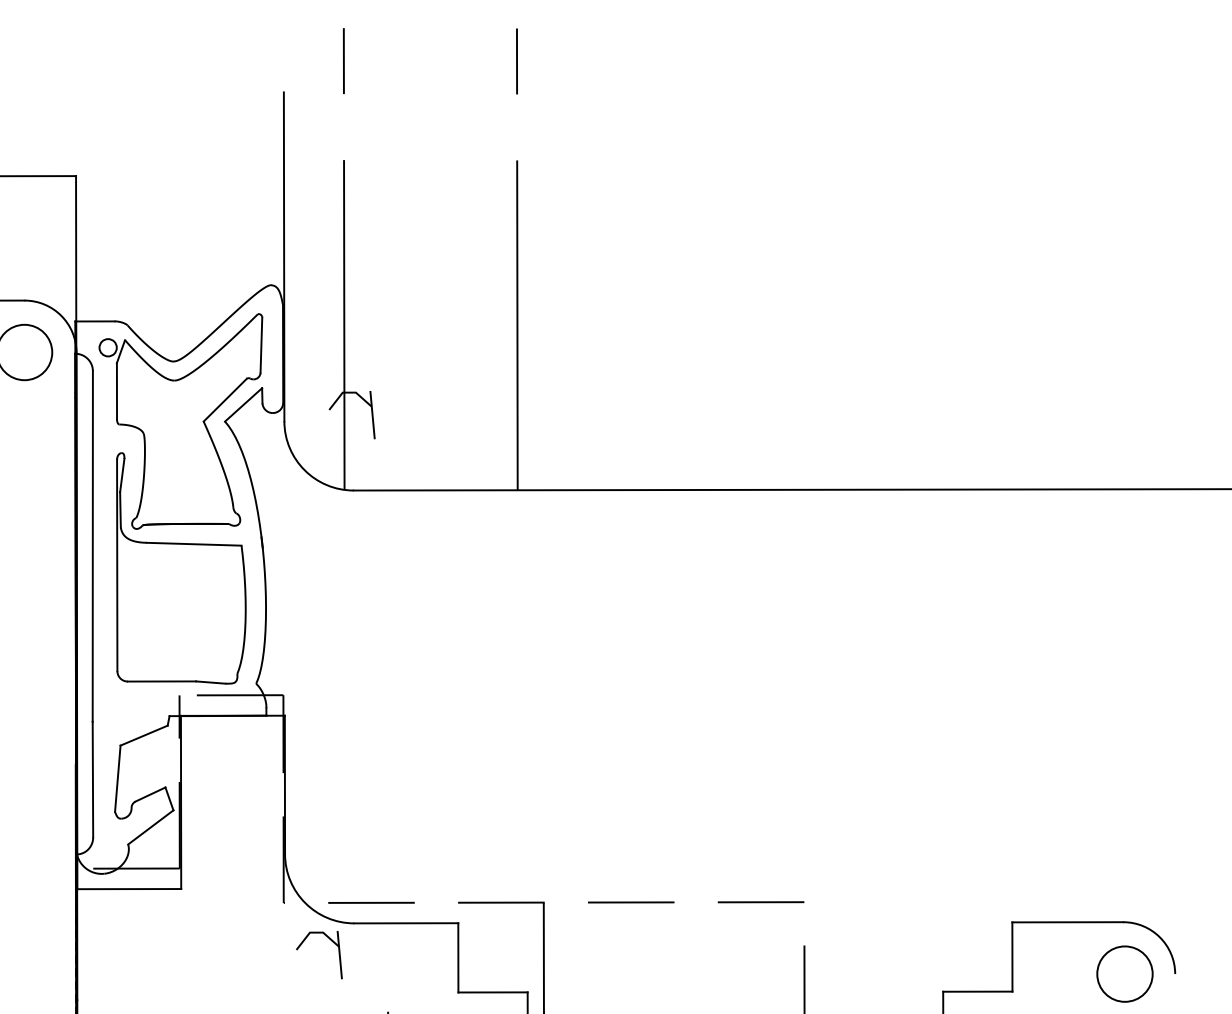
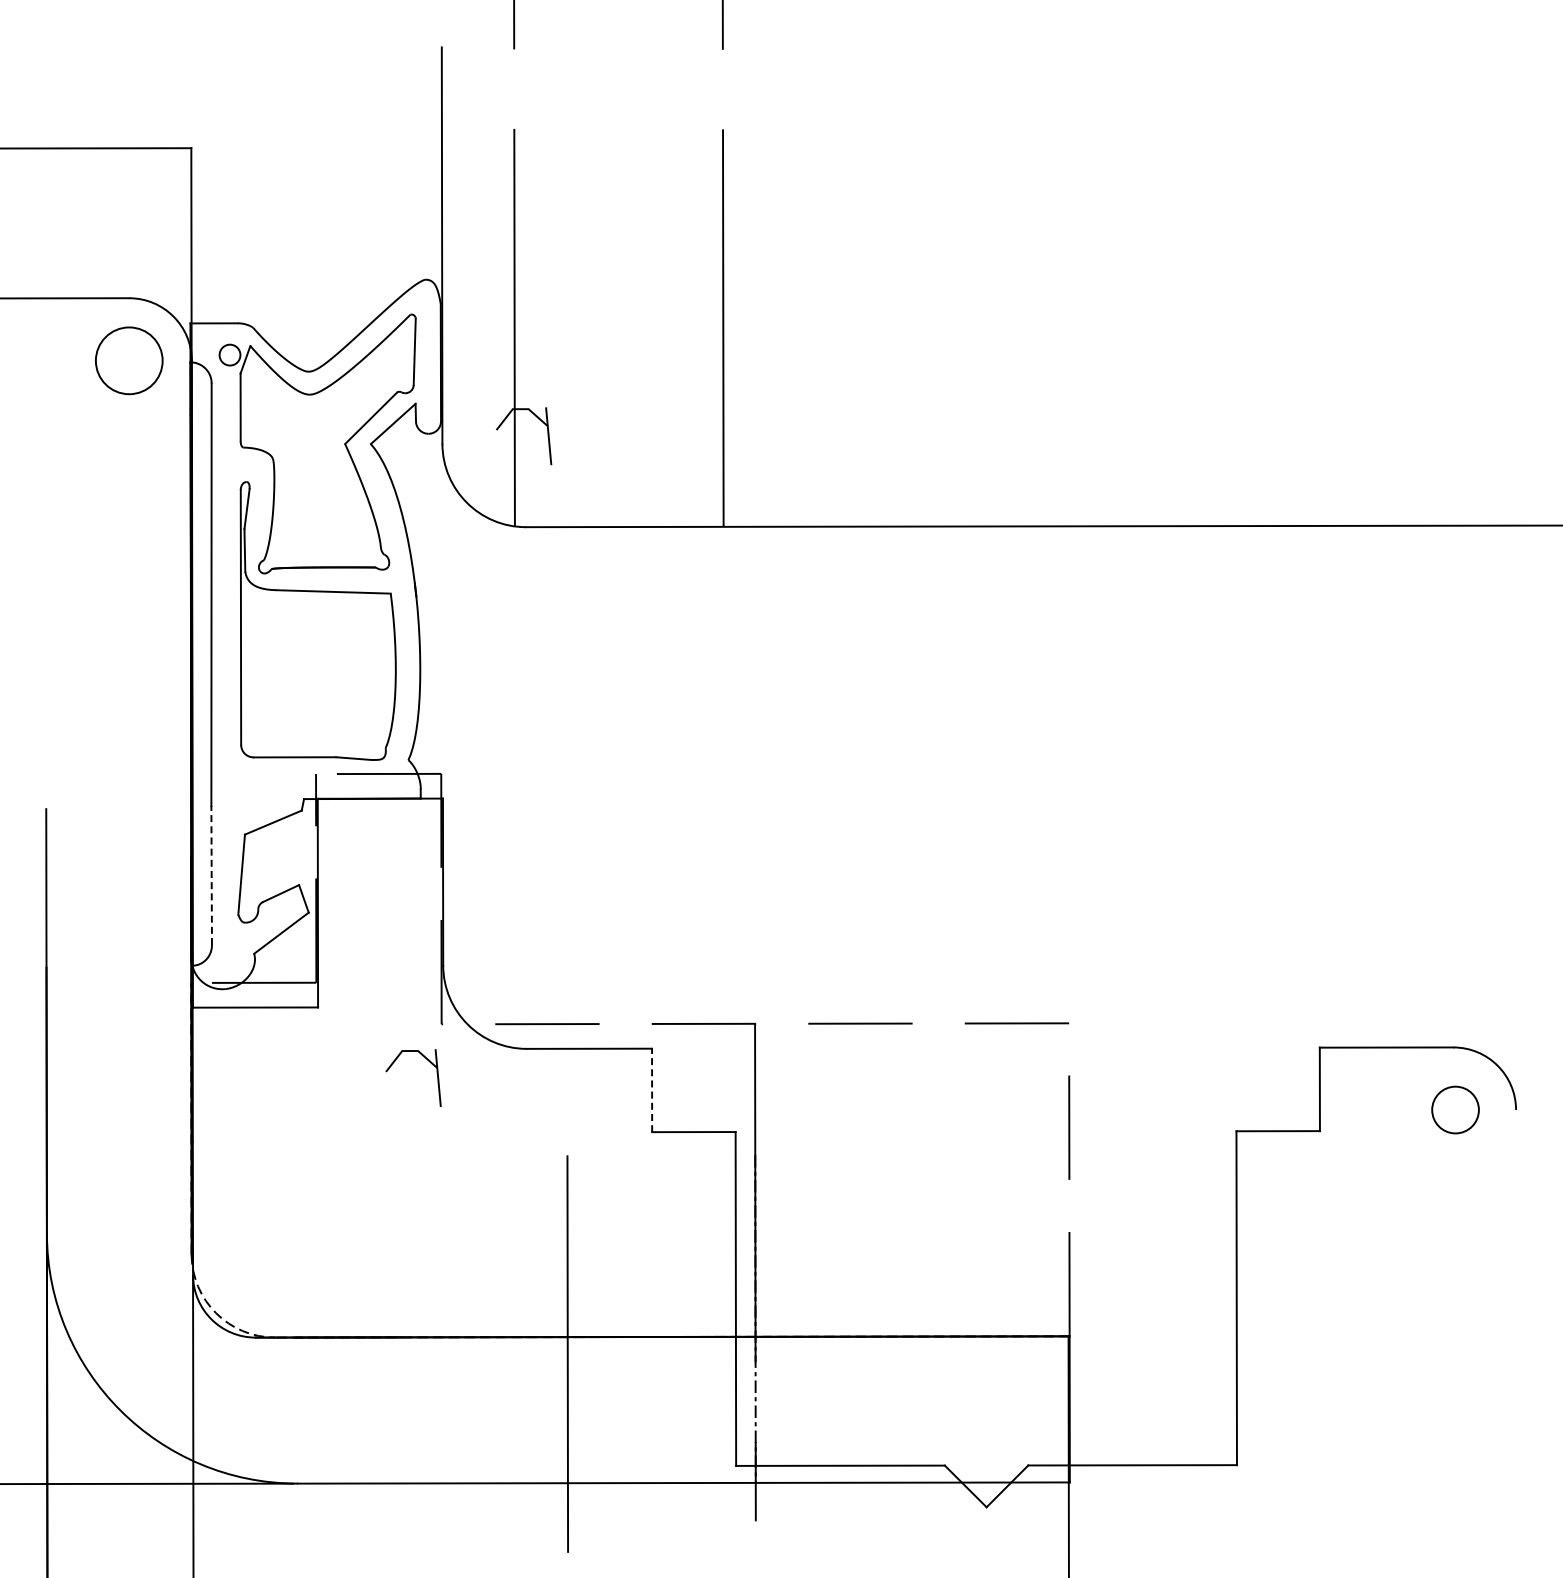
line: (92, 779) -> (211, 875), solid -> dashed
part: (331, 941) -> (428, 1061), moved
line: (458, 957) -> (652, 1090), solid -> dashed
circle: (1124, 973) -> (1455, 1109), size x0.7

